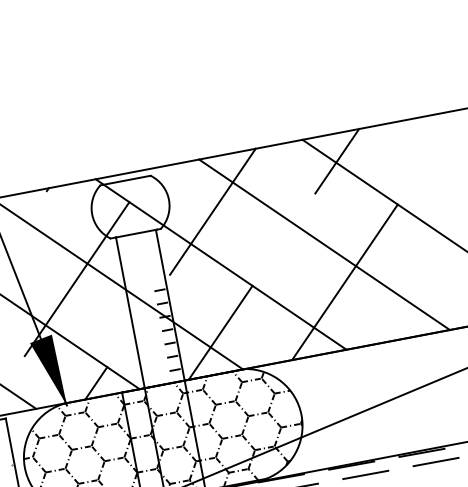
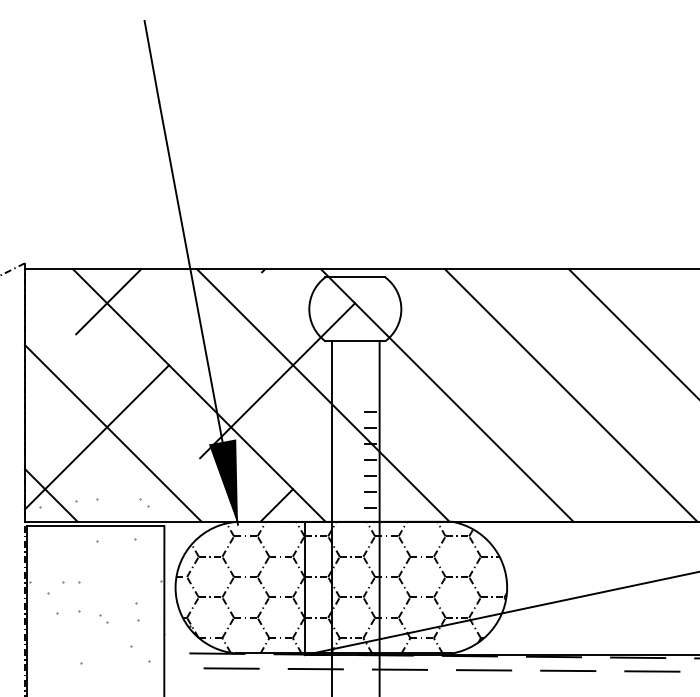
line: (336, 161) -> (603, 301), removed
line: (212, 211) -> (449, 332), removed
line: (345, 281) -> (587, 442), removed
line: (220, 332) -> (431, 474), removed

